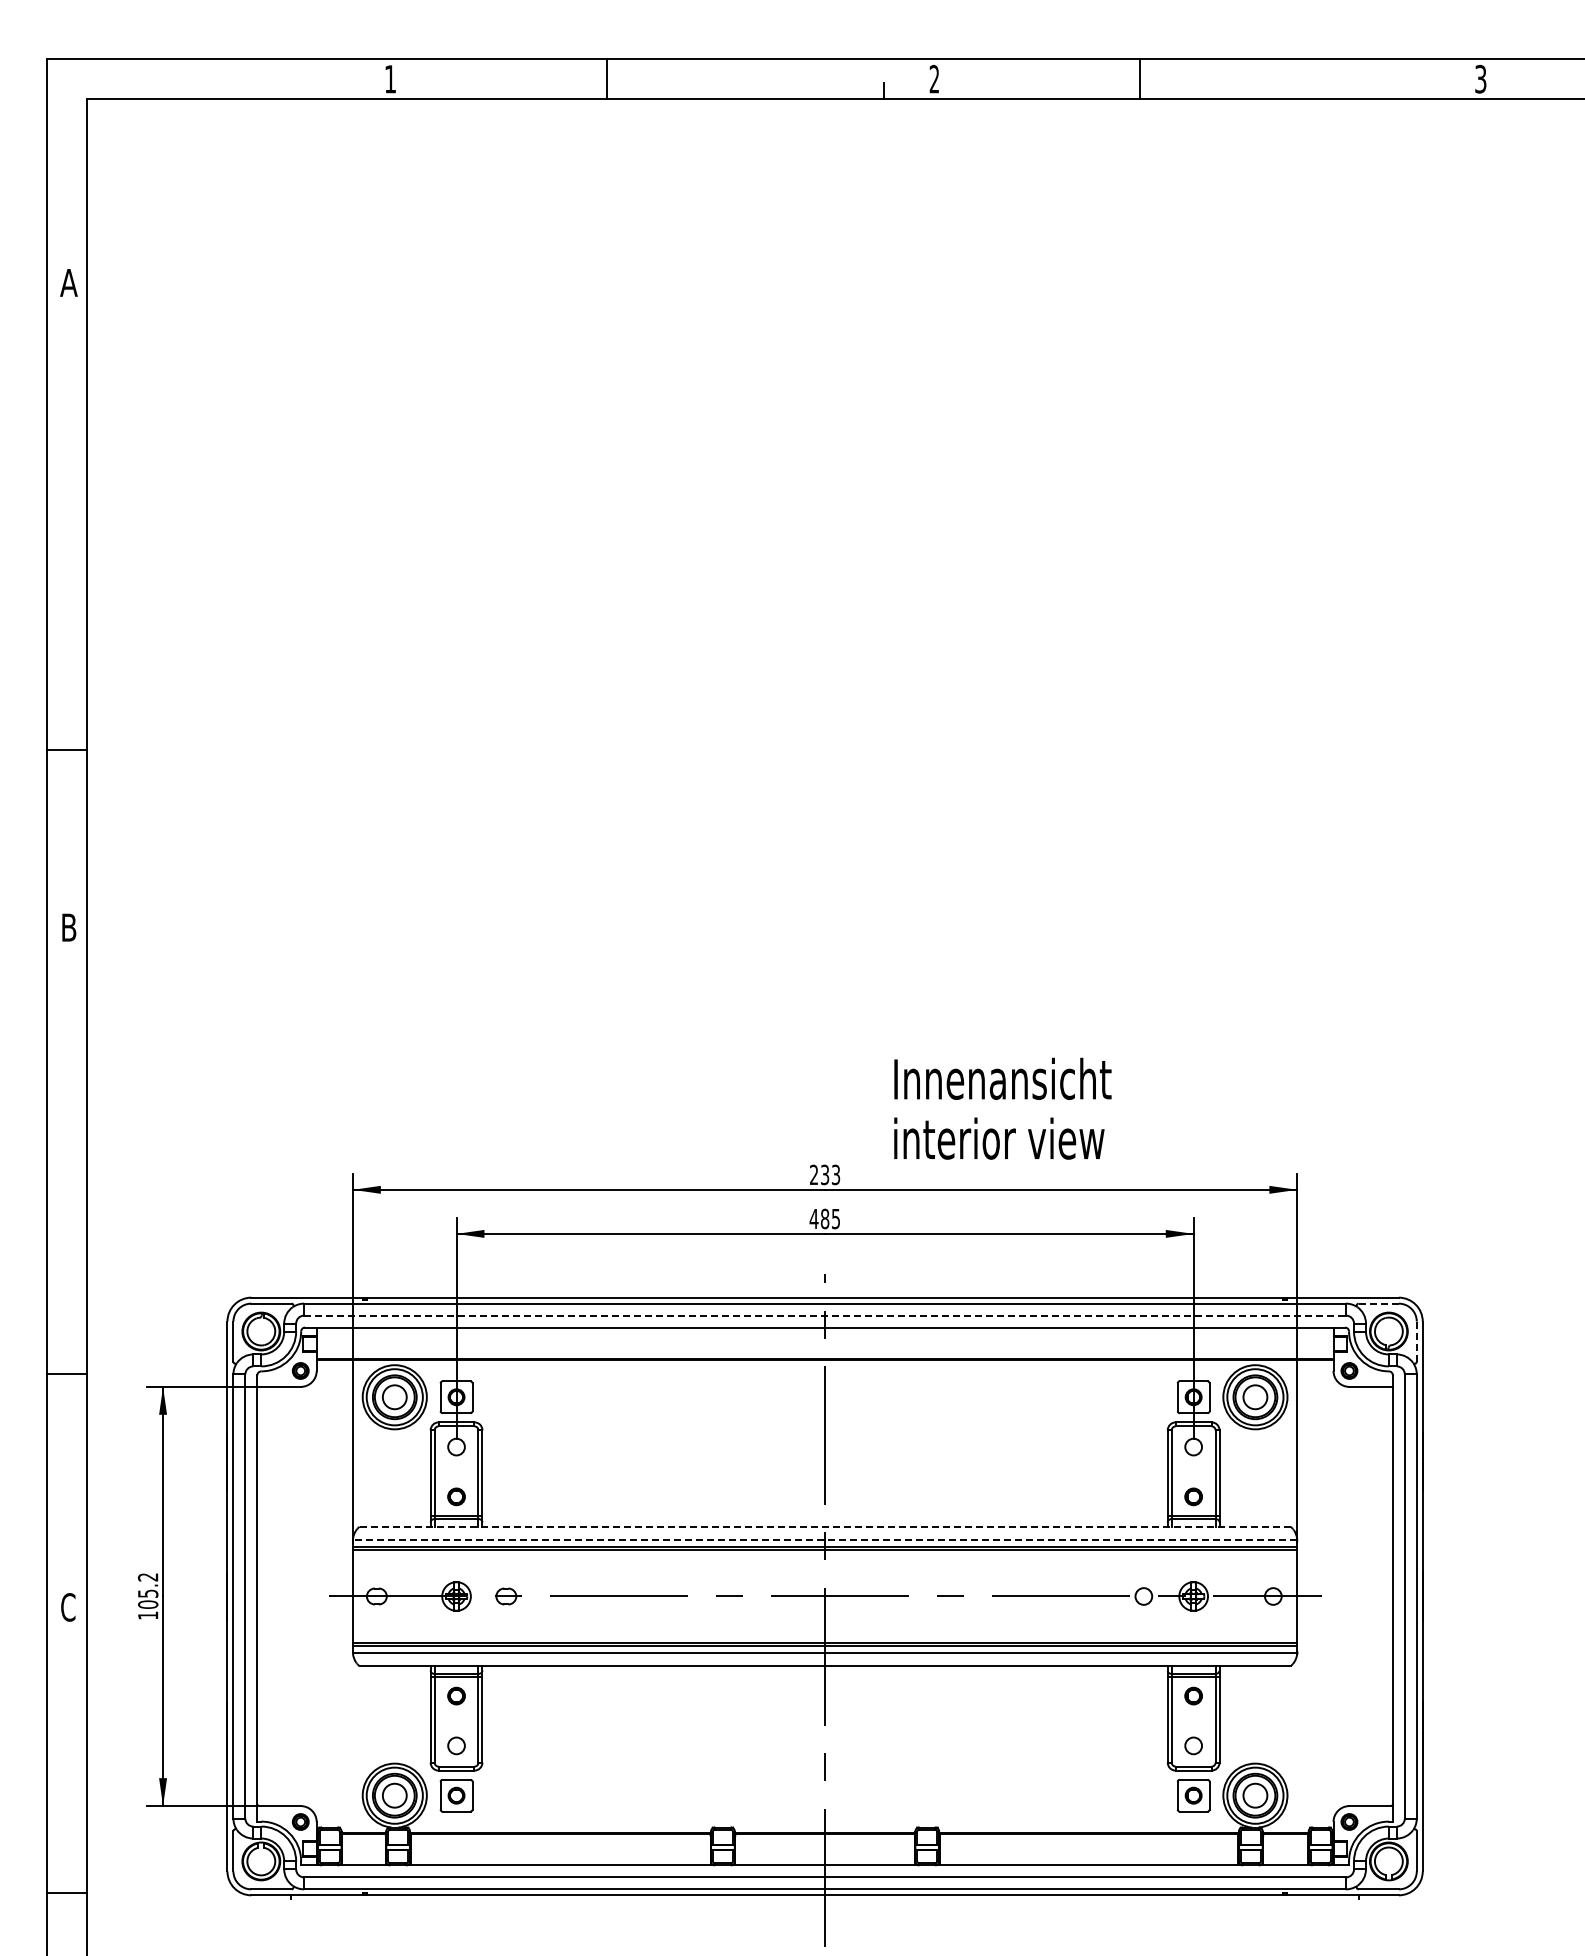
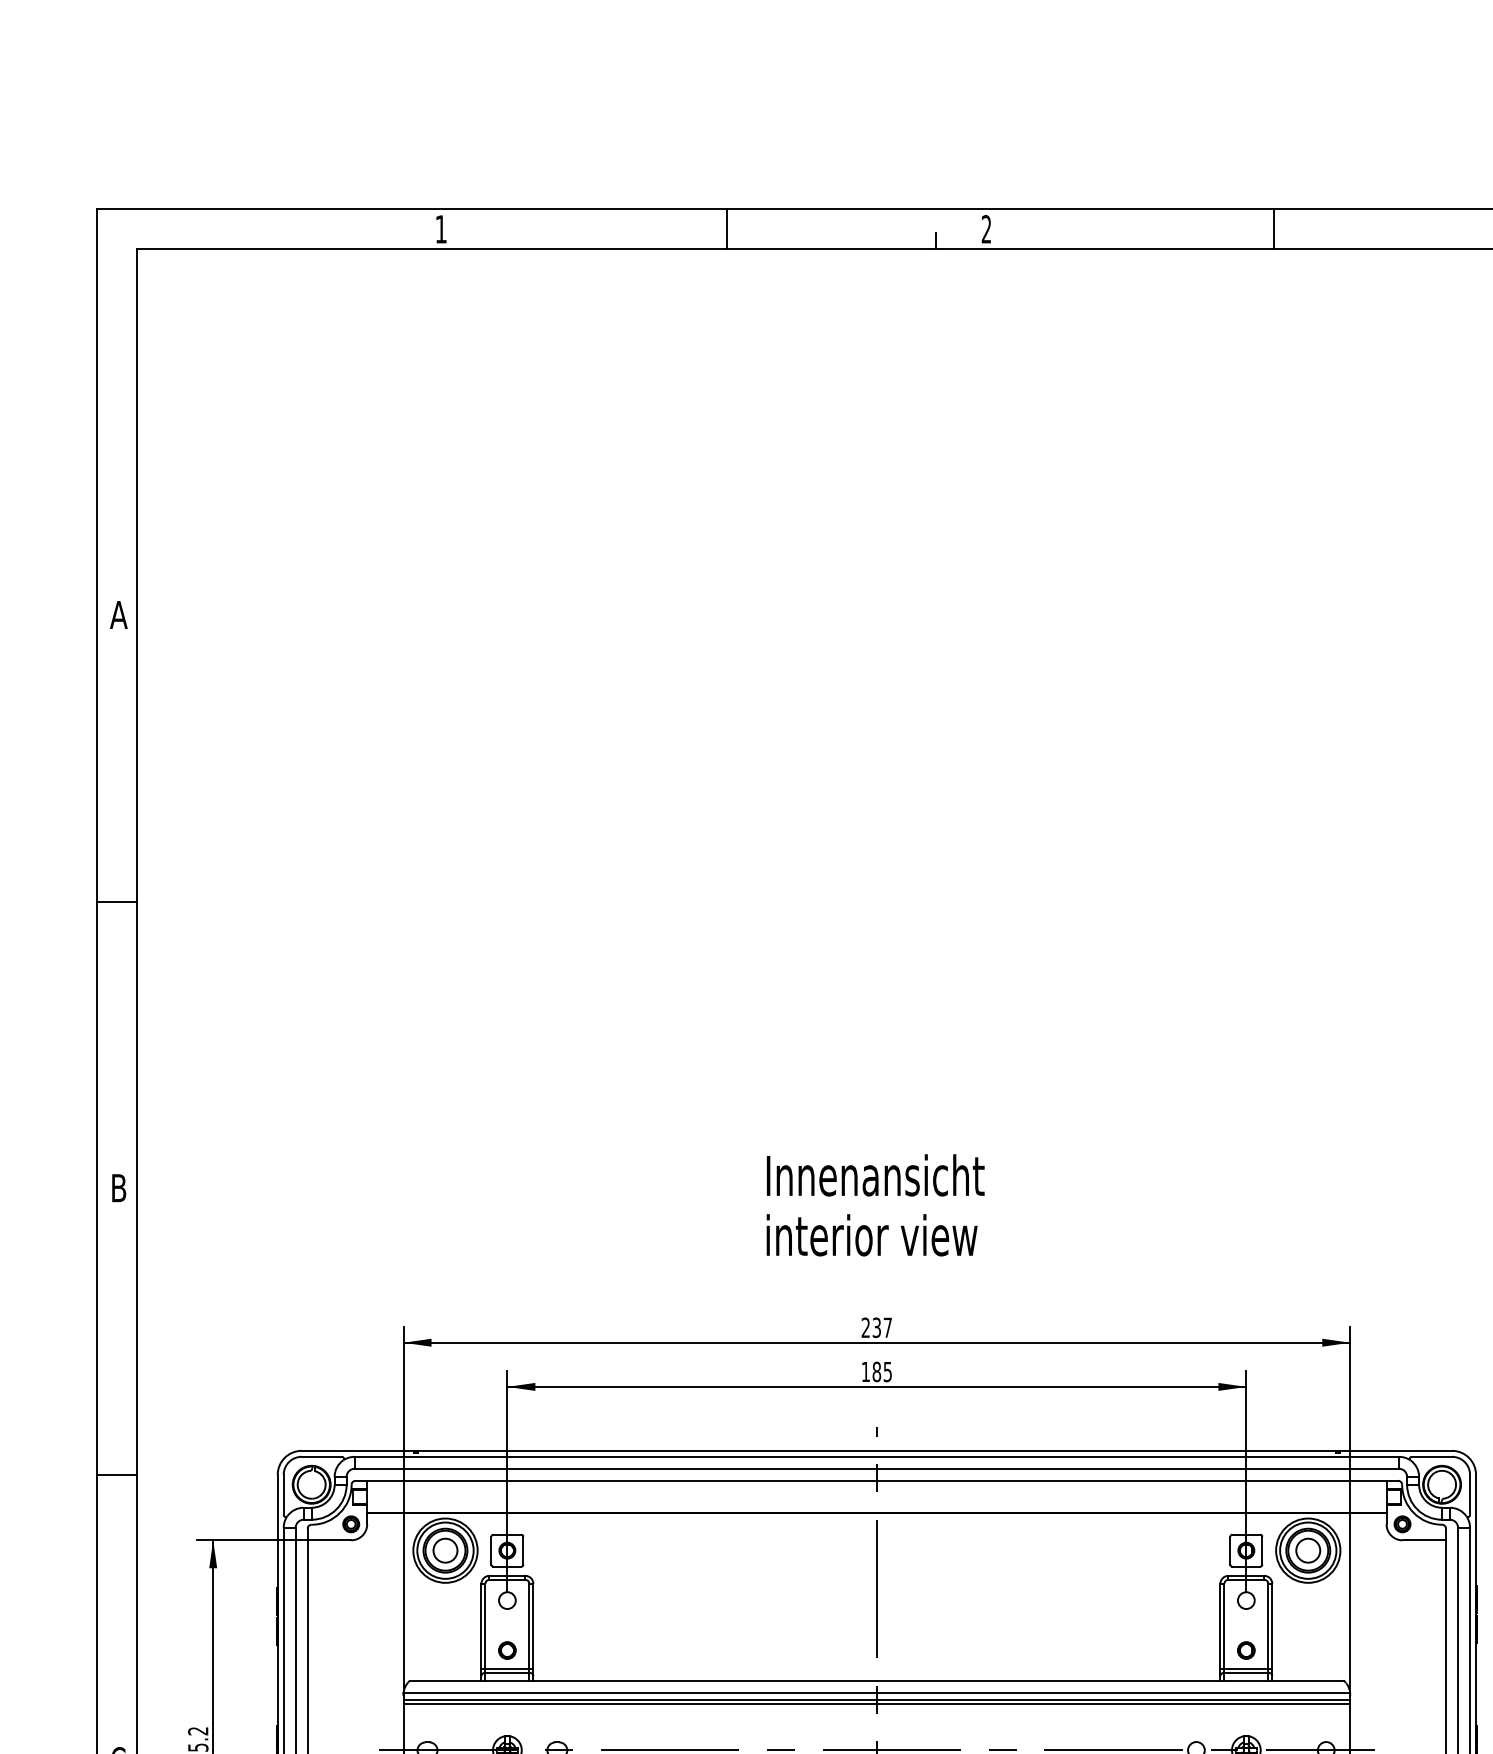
line: (606, 78) -> (726, 228), moved
line: (1139, 78) -> (1273, 228), moved
text: (68, 282) -> (118, 614), moved
text: (69, 927) -> (119, 1188), moved
text: (1002, 1108) -> (875, 1205), moved
text: (836, 1174) -> (888, 1327), 233 -> 237
text: (813, 1218) -> (865, 1371), 485 -> 185
line: (1379, 1303) -> (1432, 1456), dashed -> solid
line: (825, 1315) -> (877, 1468), dashed -> solid
line: (1416, 1342) -> (1469, 1495), dashed -> solid
line: (67, 1373) -> (117, 1474), moved
line: (824, 1526) -> (876, 1680), dashed -> solid
line: (824, 1539) -> (876, 1693), dashed -> solid

